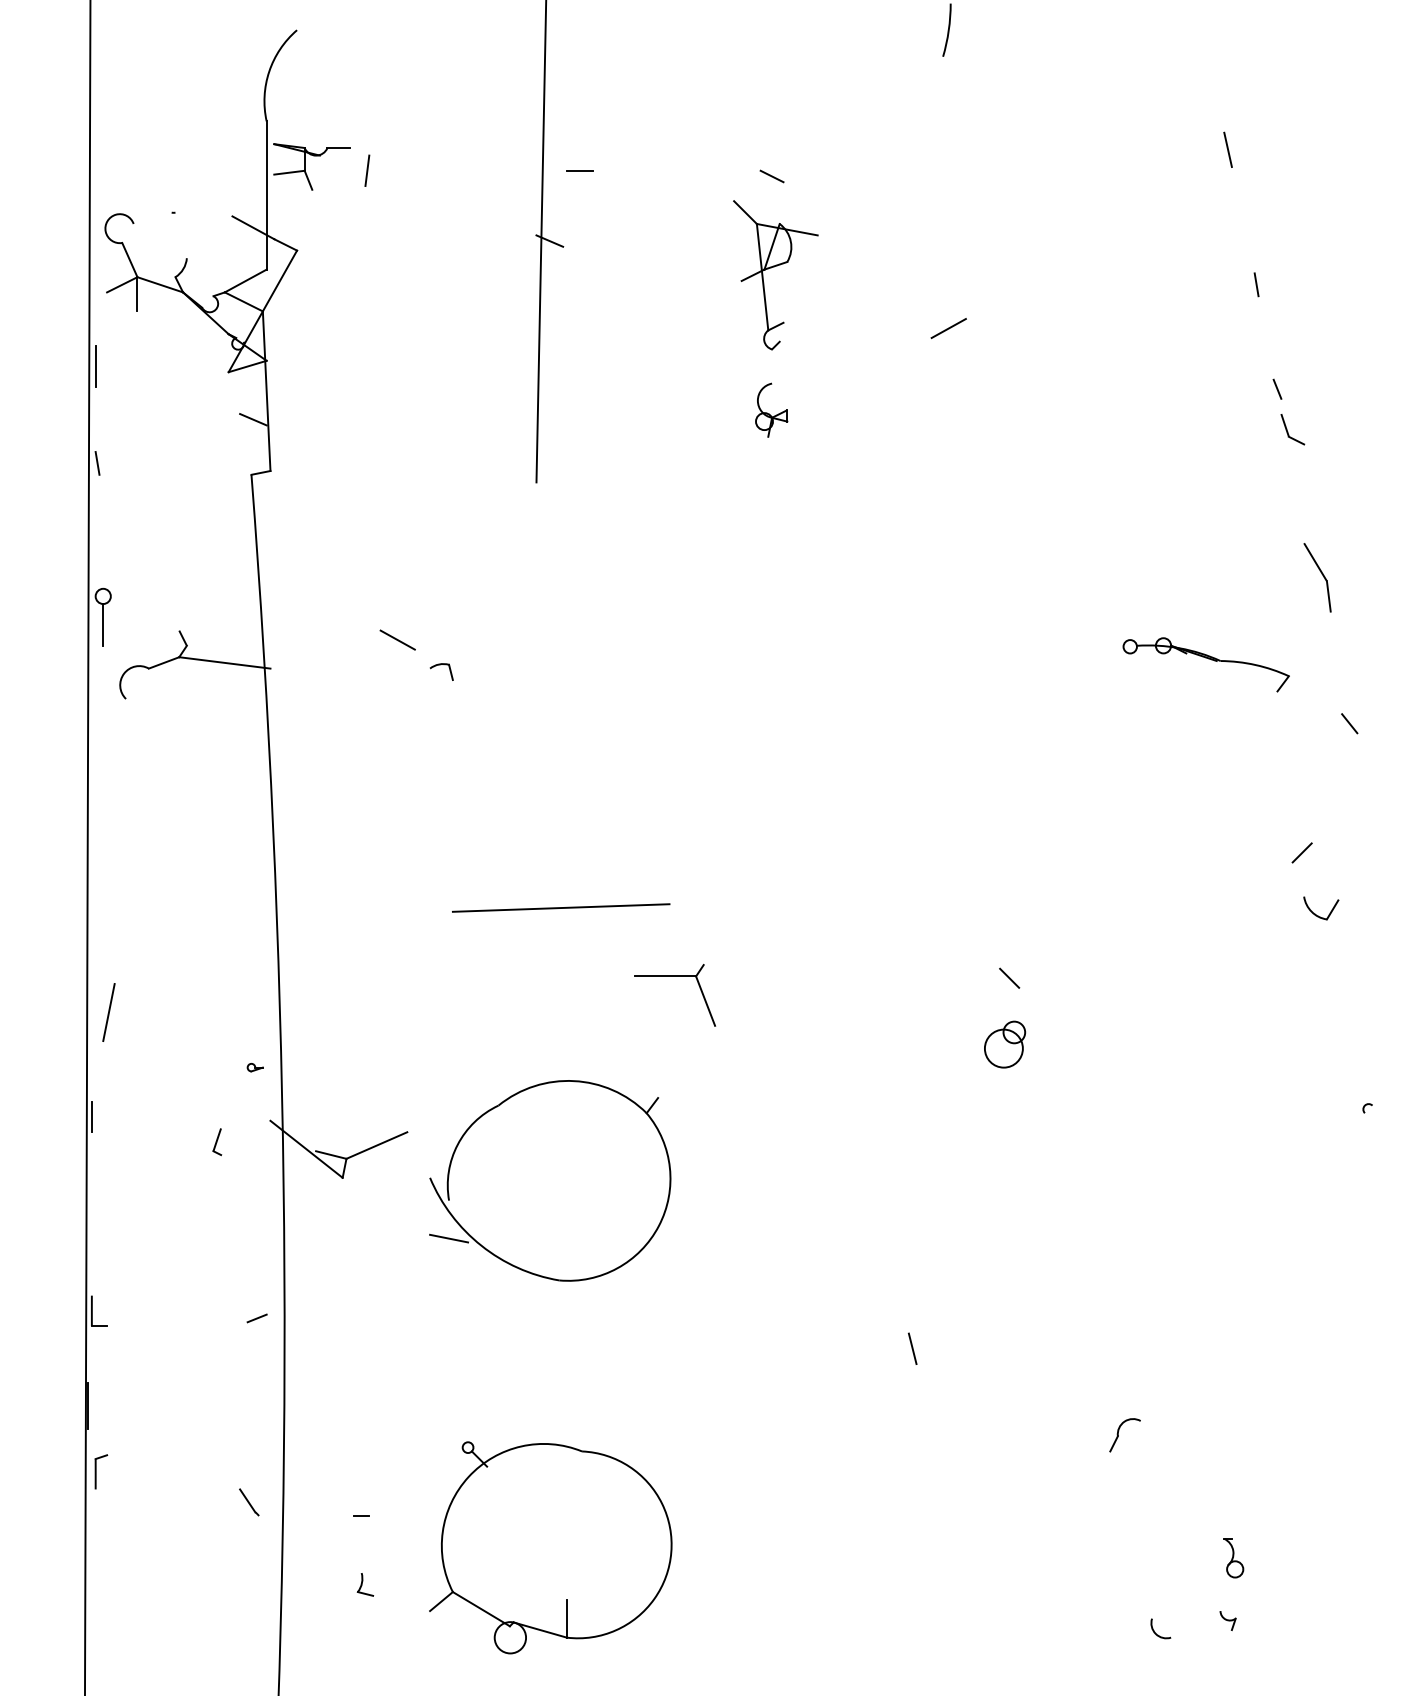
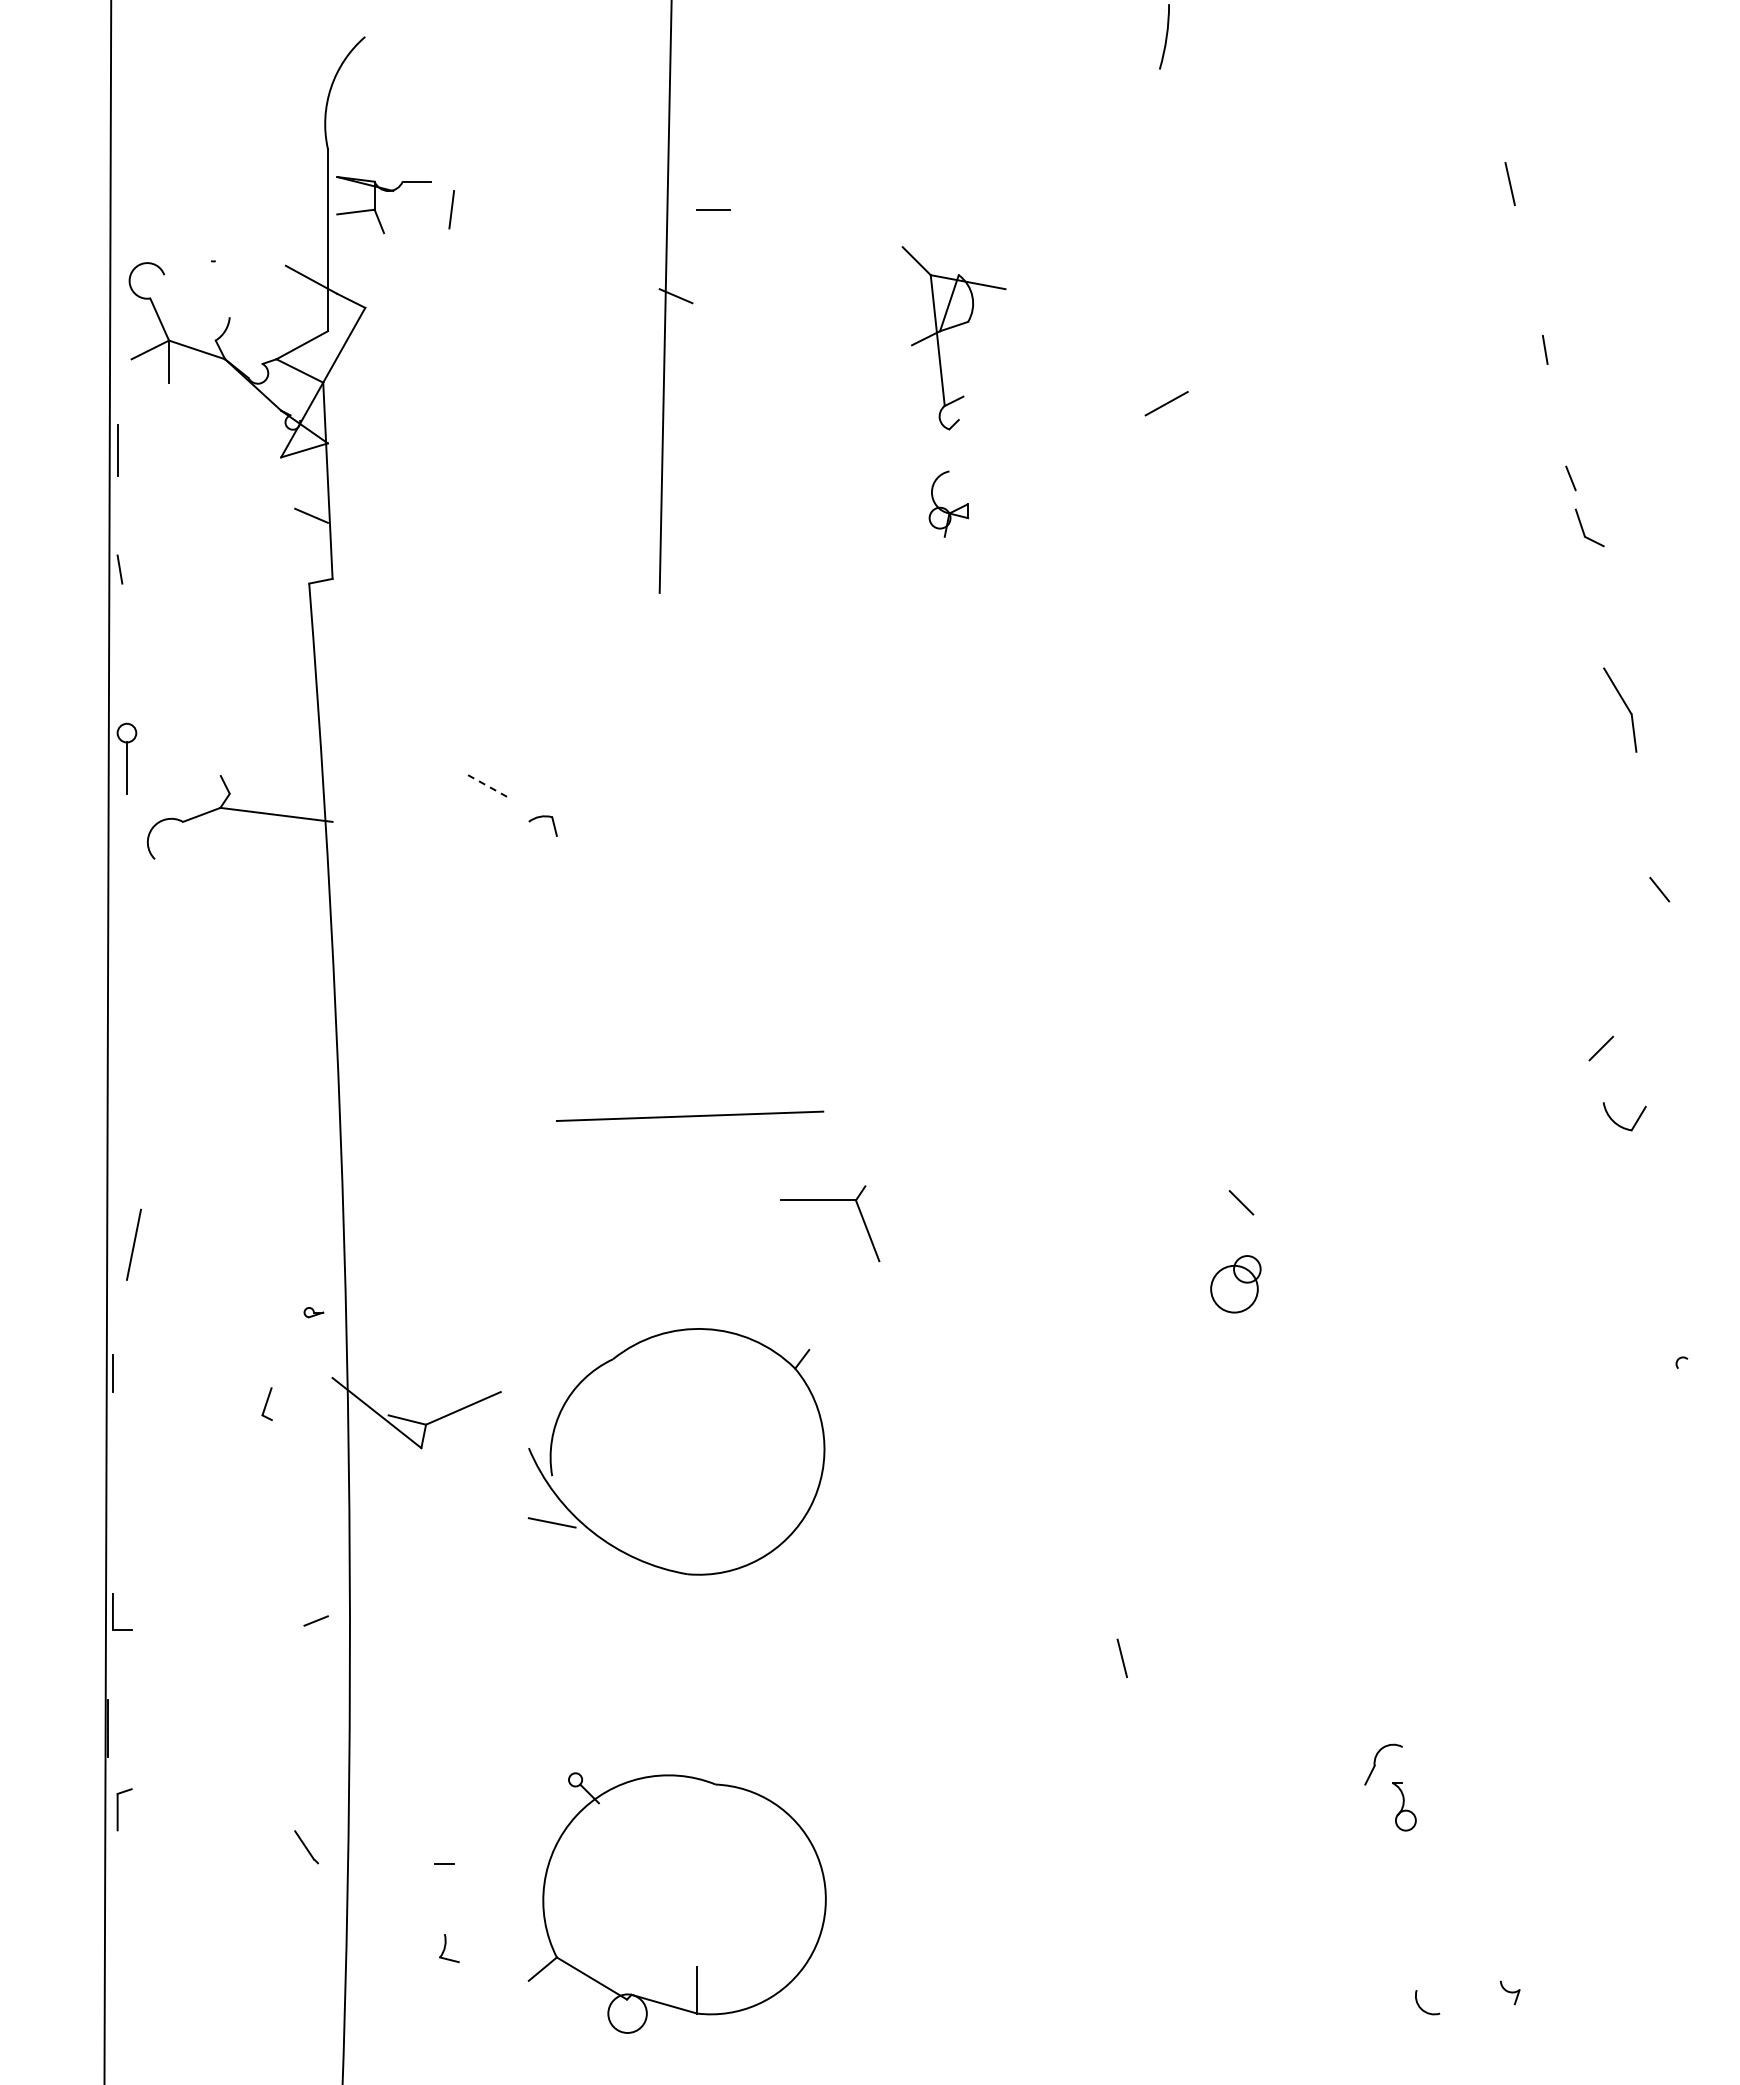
line: (772, 176) -> (949, 216), removed
line: (398, 640) -> (489, 787), solid -> dashed
part: (1206, 658) -> (1483, 809), removed
part: (1234, 1557) -> (1404, 1806), moved

